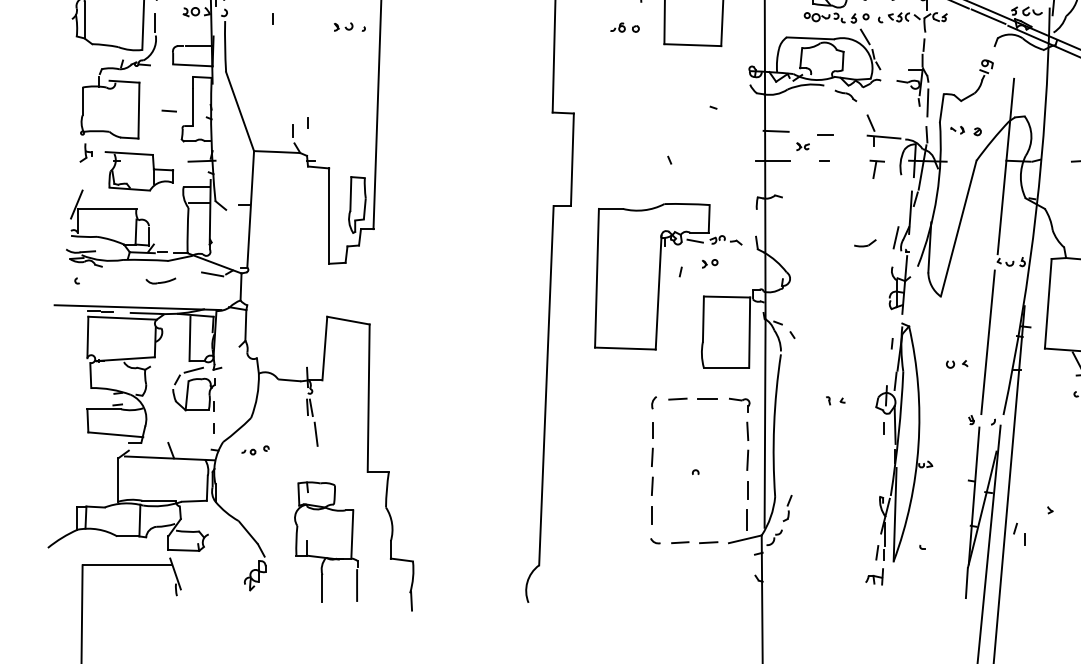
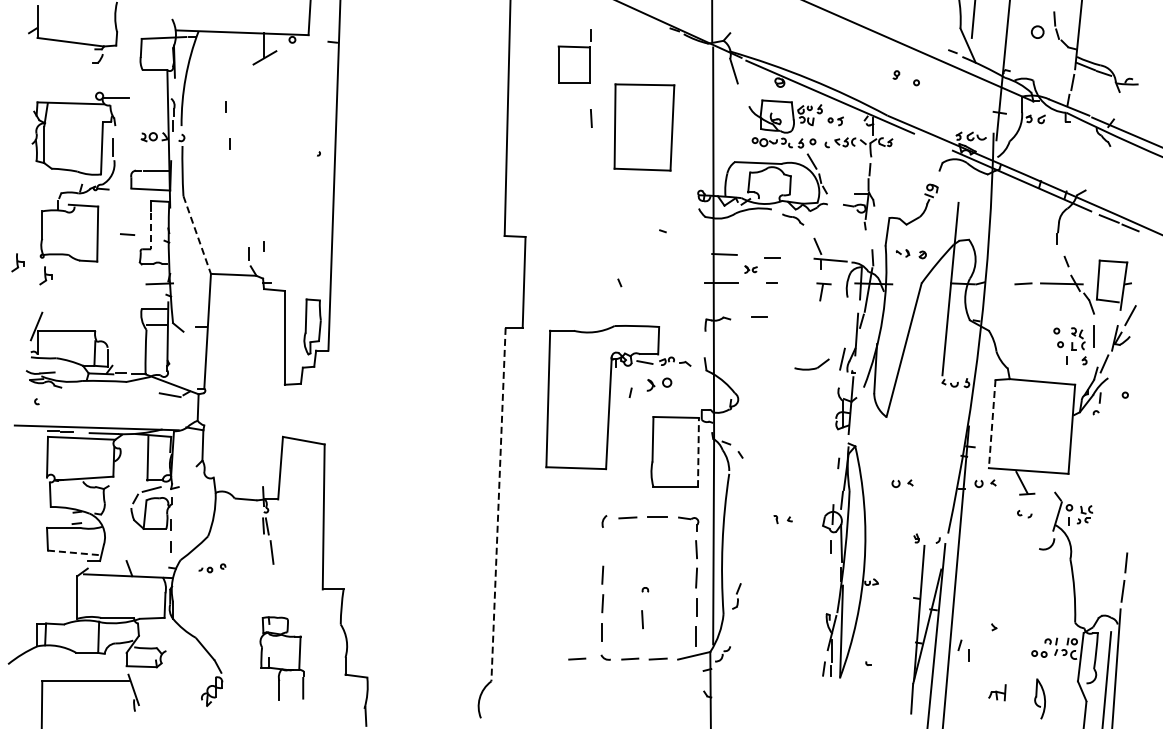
line: (988, 16) -> (933, 141), removed
part: (343, 26) -> (298, 151), removed
part: (624, 27) -> (575, 152), removed
line: (927, 102) -> (873, 226), removed
line: (193, 107) -> (151, 231), solid -> dashed
line: (240, 112) -> (197, 235), solid -> dashed
part: (57, 139) -> (17, 262), added
part: (139, 171) -> (98, 293), removed
line: (811, 194) -> (759, 316), added
part: (865, 243) -> (812, 364), size x1.6
part: (710, 263) -> (659, 384), size x1.6
part: (161, 280) -> (119, 401), removed
line: (1048, 304) -> (992, 424), solid -> dashed
line: (749, 332) -> (698, 452), solid -> dashed
line: (987, 341) -> (932, 461), removed
part: (1041, 364) -> (985, 483), added
line: (546, 385) -> (498, 504), solid -> dashed
line: (652, 430) -> (602, 548), removed
line: (116, 435) -> (75, 553), solid -> dashed
line: (692, 502) -> (642, 619), added
part: (787, 508) -> (736, 596), moved
part: (325, 541) -> (281, 657), size x0.7
line: (626, 542) -> (577, 658), added
part: (874, 576) -> (997, 692), moved

